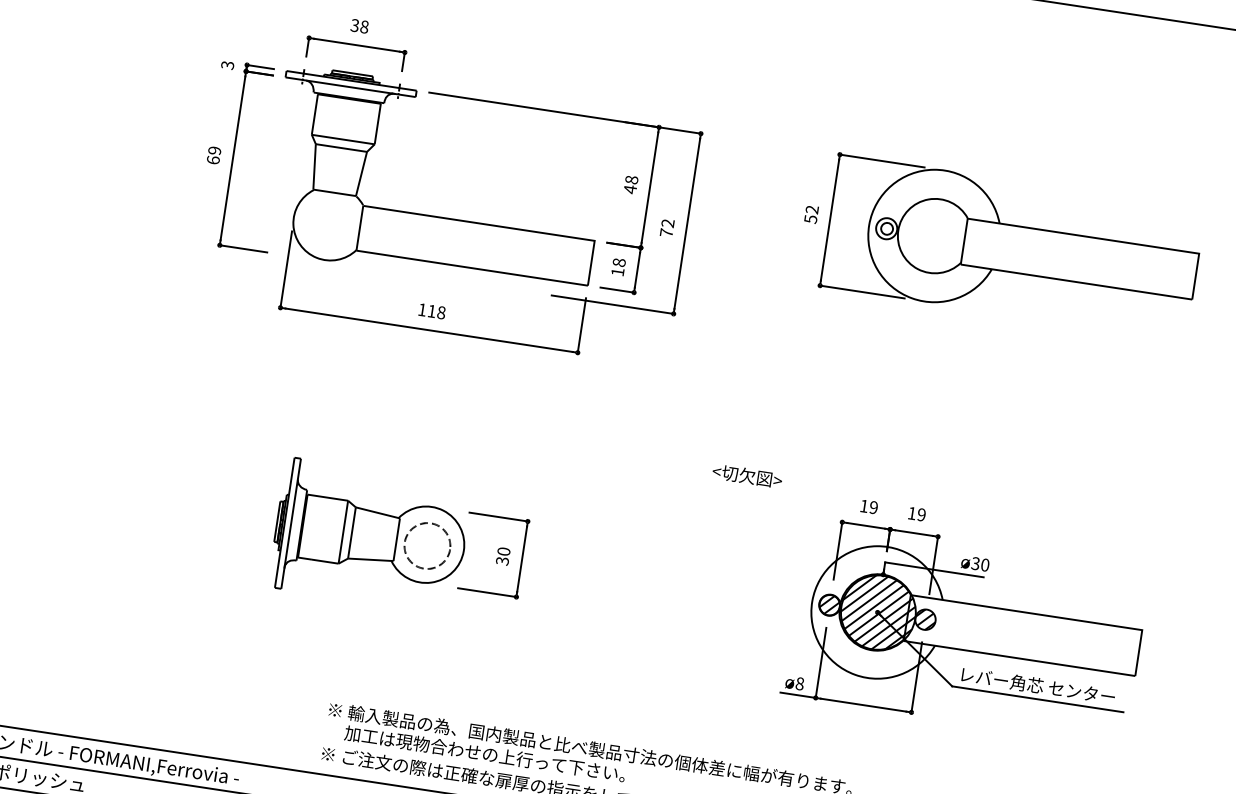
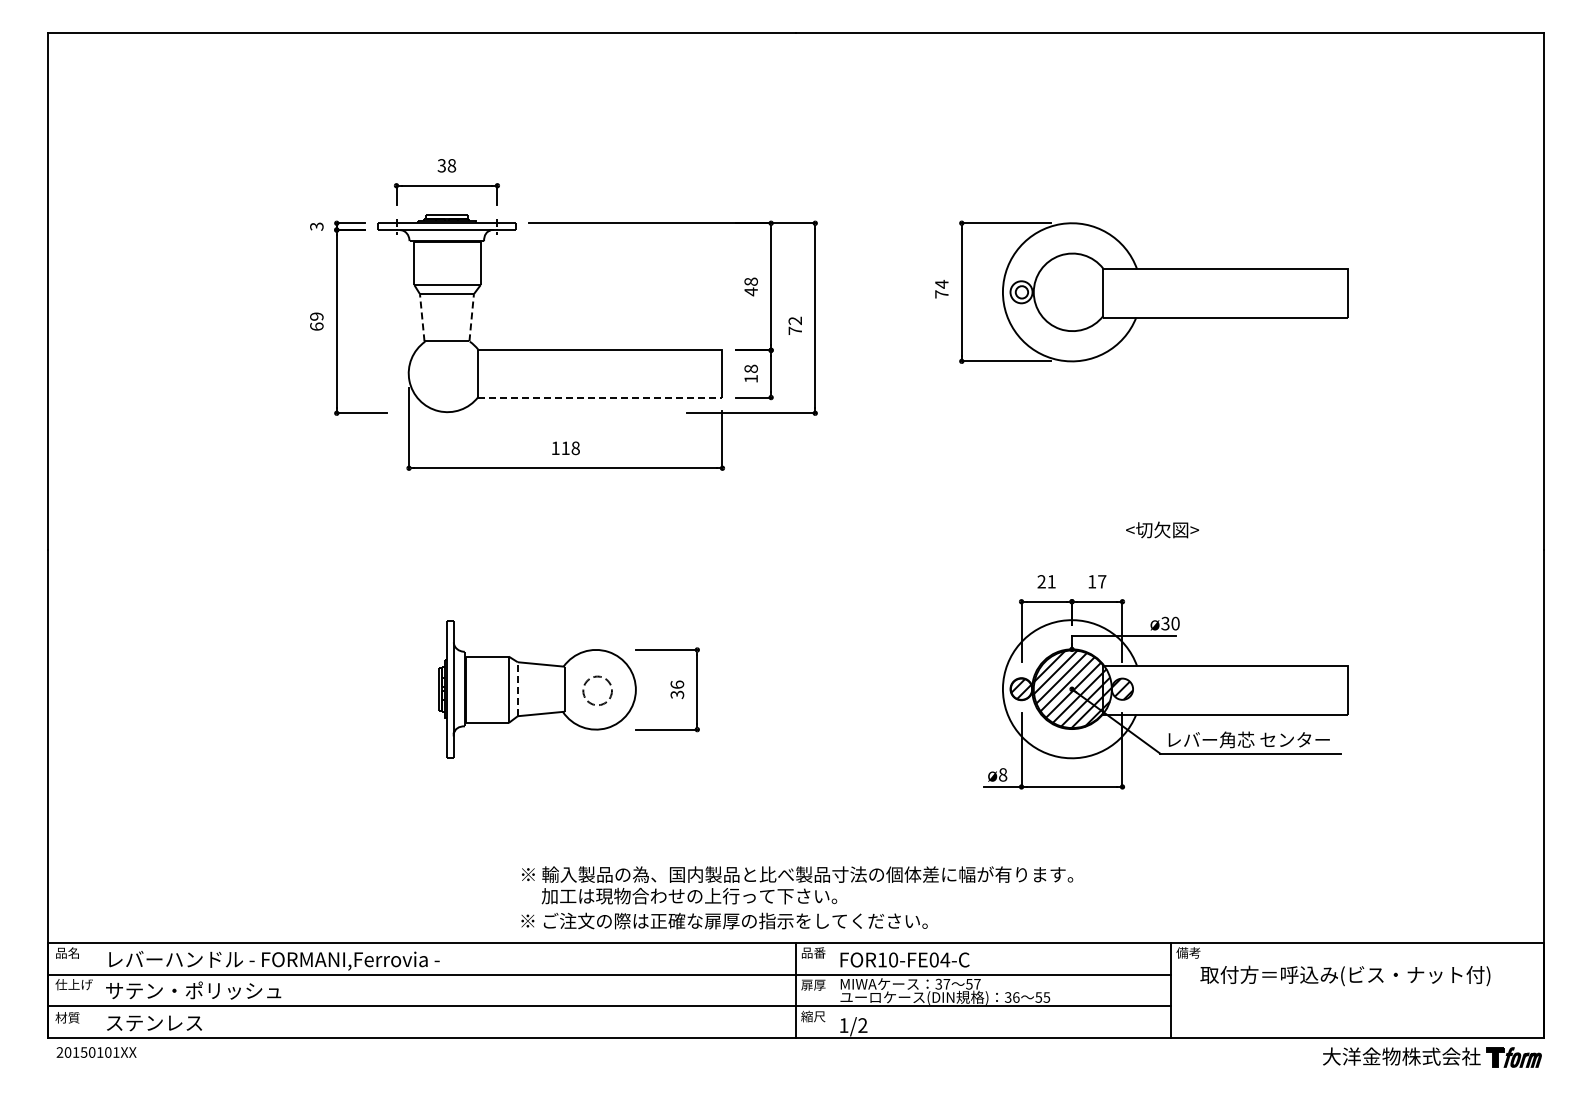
line: (314, 166) -> (422, 317), solid -> dashed
line: (361, 173) -> (471, 317), solid -> dashed
text: (811, 213) -> (941, 288), 52 -> 74
line: (472, 268) -> (600, 397), solid -> dashed
text: (747, 475) -> (1162, 529), moved
text: (868, 506) -> (1046, 581), 19 -> 21
text: (922, 514) -> (1102, 581), 19 -> 17
line: (351, 533) -> (517, 689), solid -> dashed
circle: (427, 545) -> (597, 690), size x0.6
text: (503, 551) -> (676, 684), 30 -> 36

